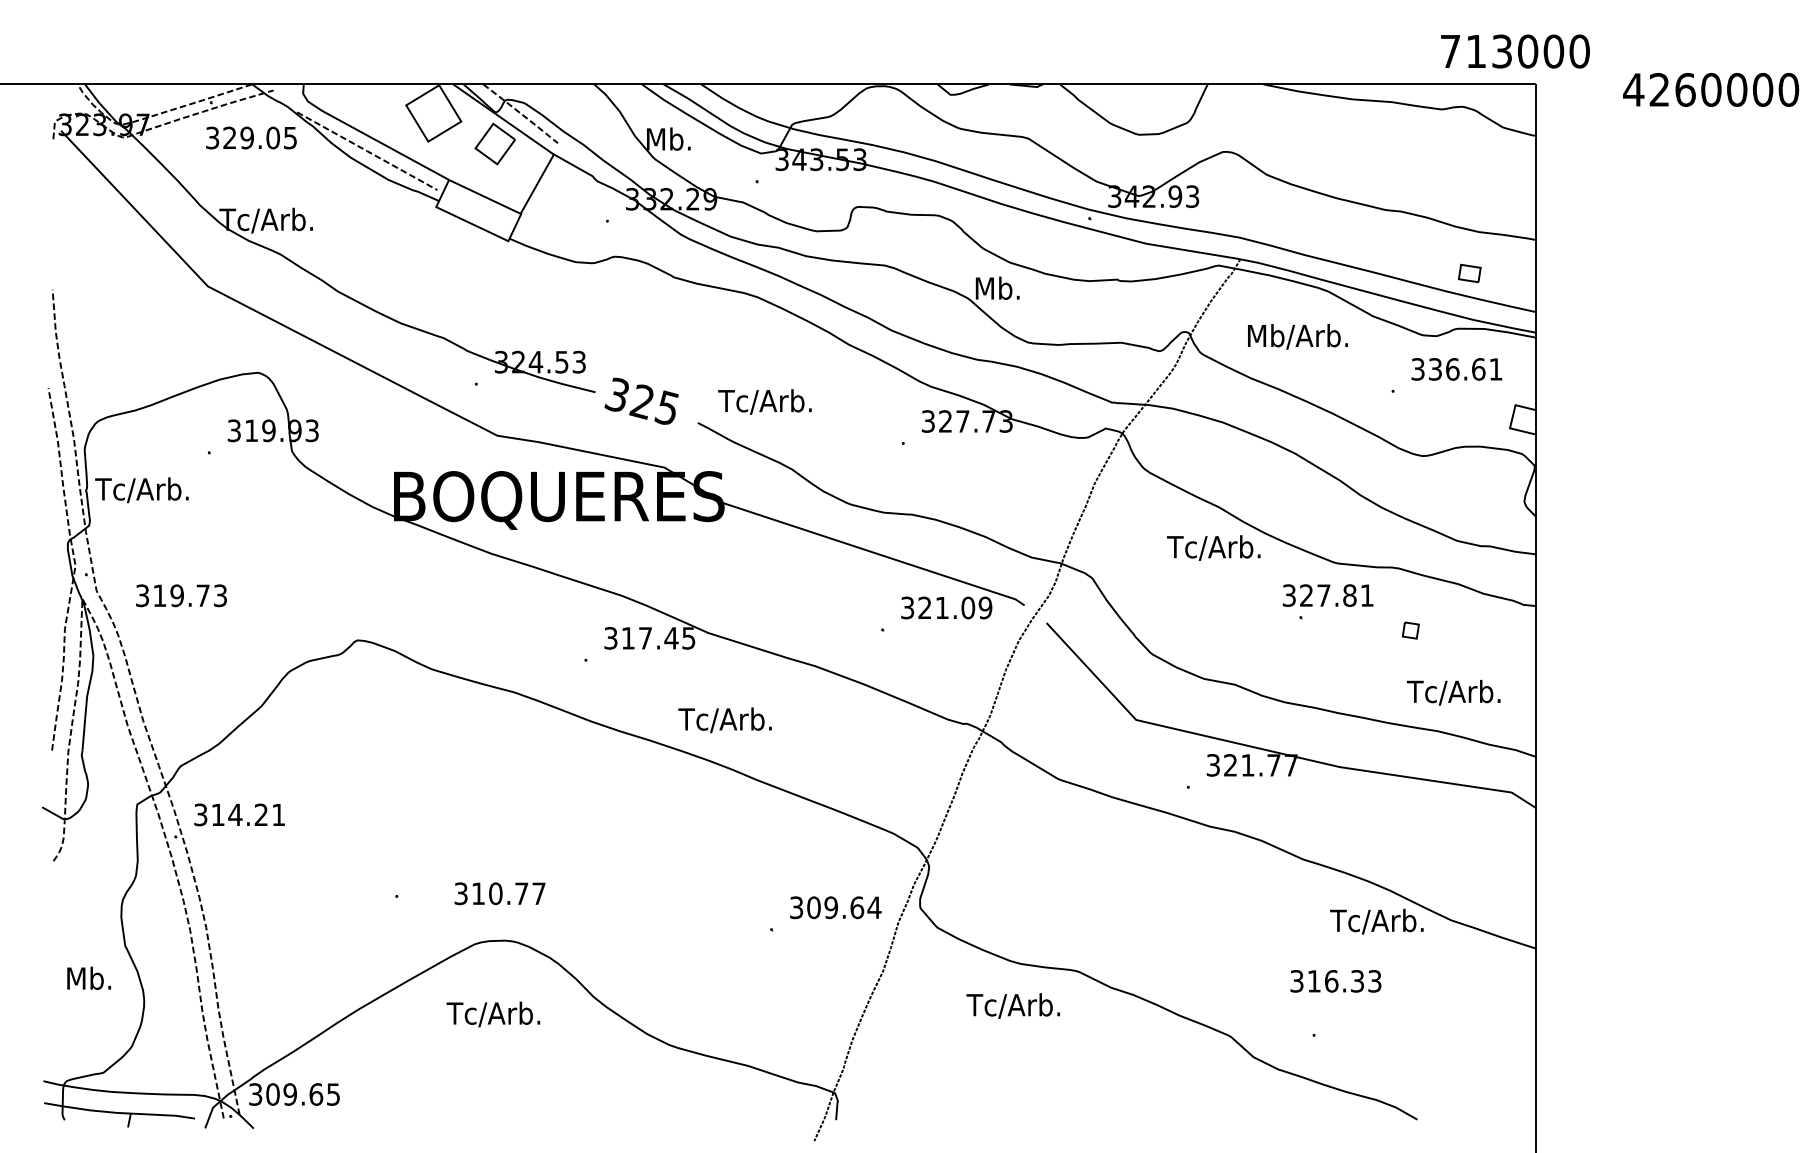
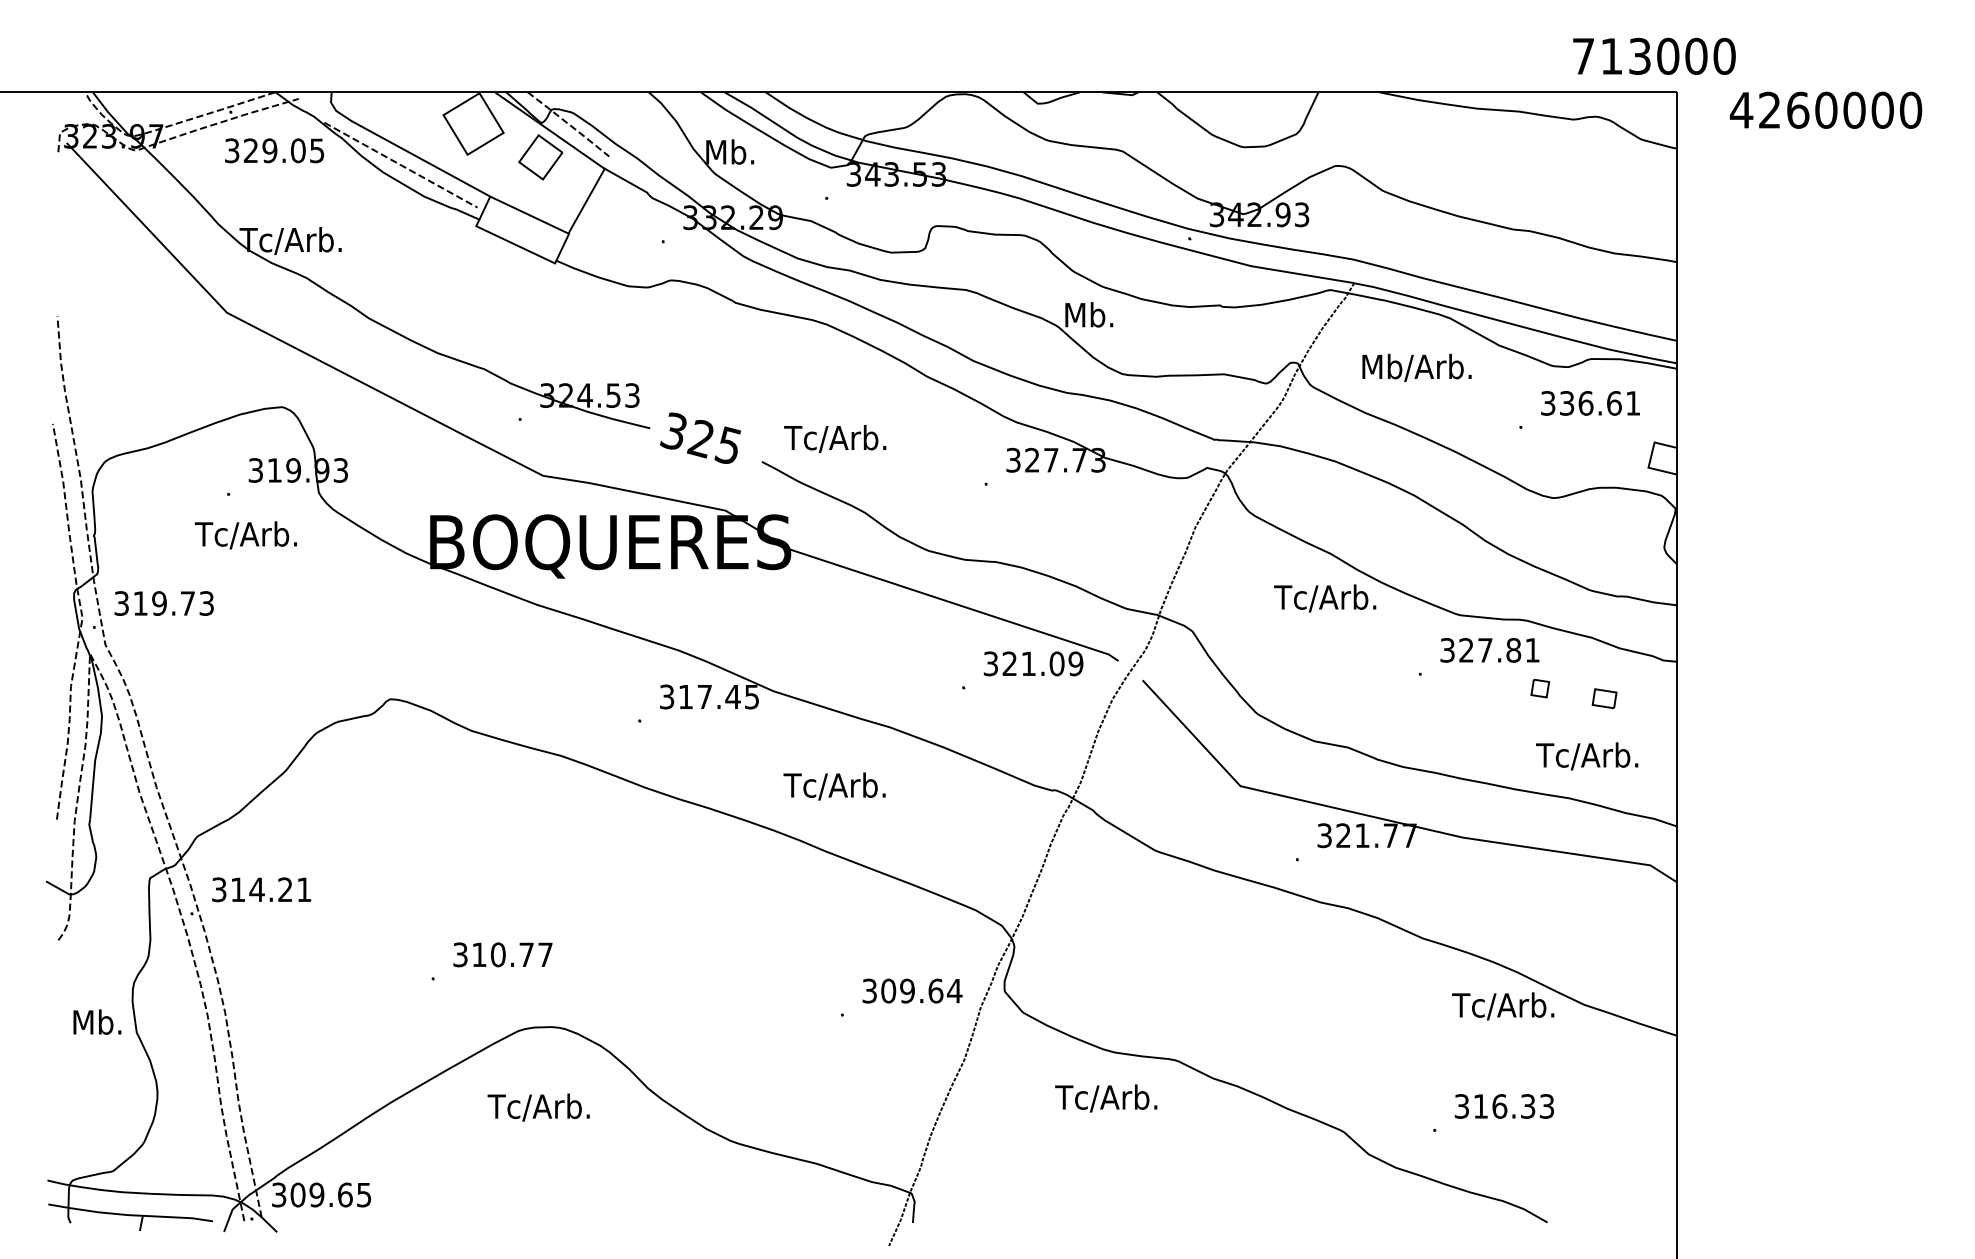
text: (1710, 89) -> (1825, 109), moved
part: (1469, 273) -> (1604, 698), moved
text: (141, 490) -> (245, 535), moved
text: (180, 595) -> (163, 603), moved
text: (1327, 595) -> (1489, 650), moved
text: (724, 720) -> (834, 786), moved
text: (499, 893) -> (502, 954), moved
text: (89, 977) -> (97, 1021), moved
text: (1335, 981) -> (1504, 1106), moved

